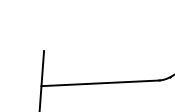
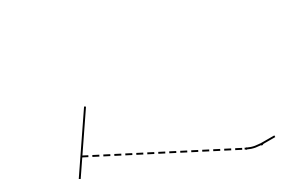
line: (101, 83) -> (164, 152), solid -> dashed

